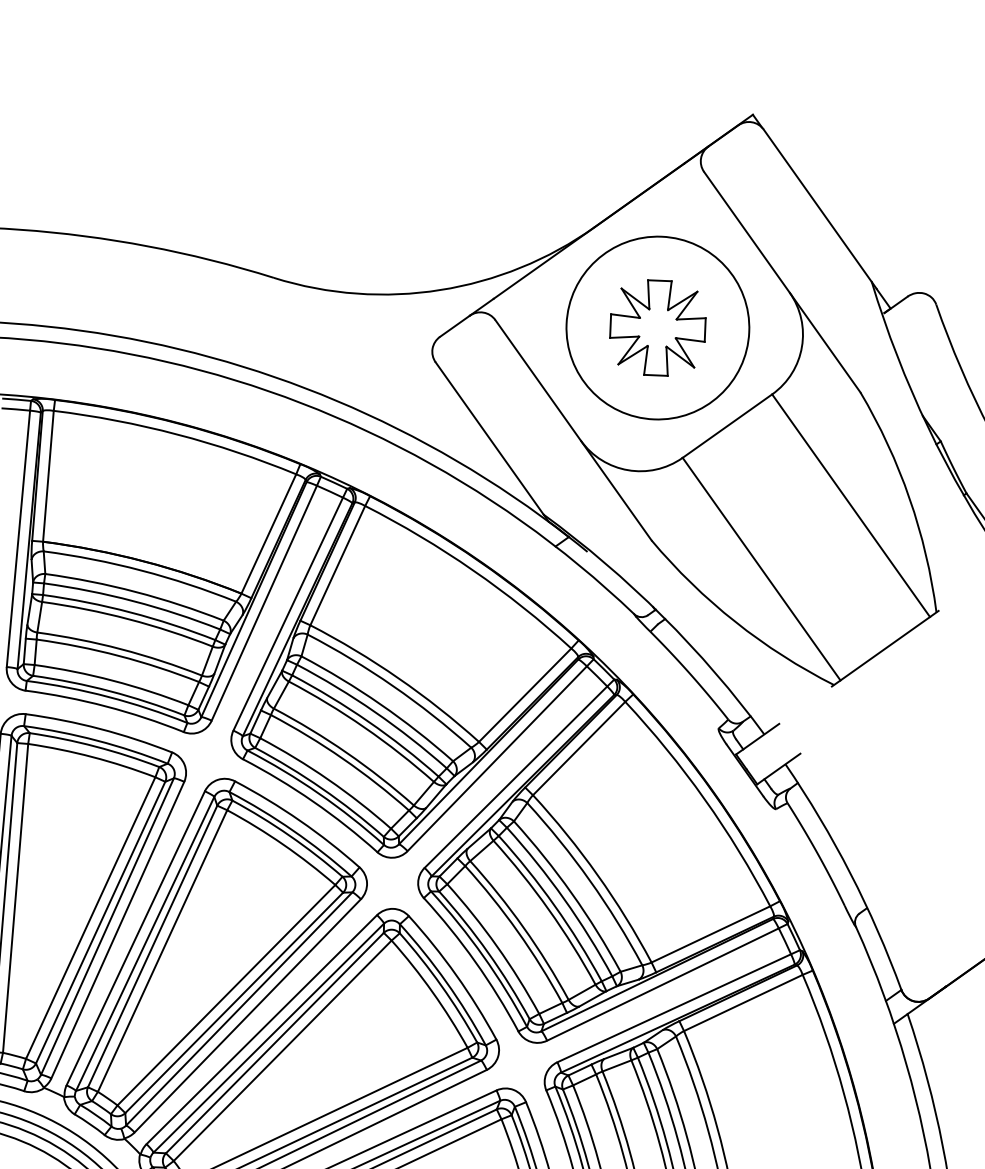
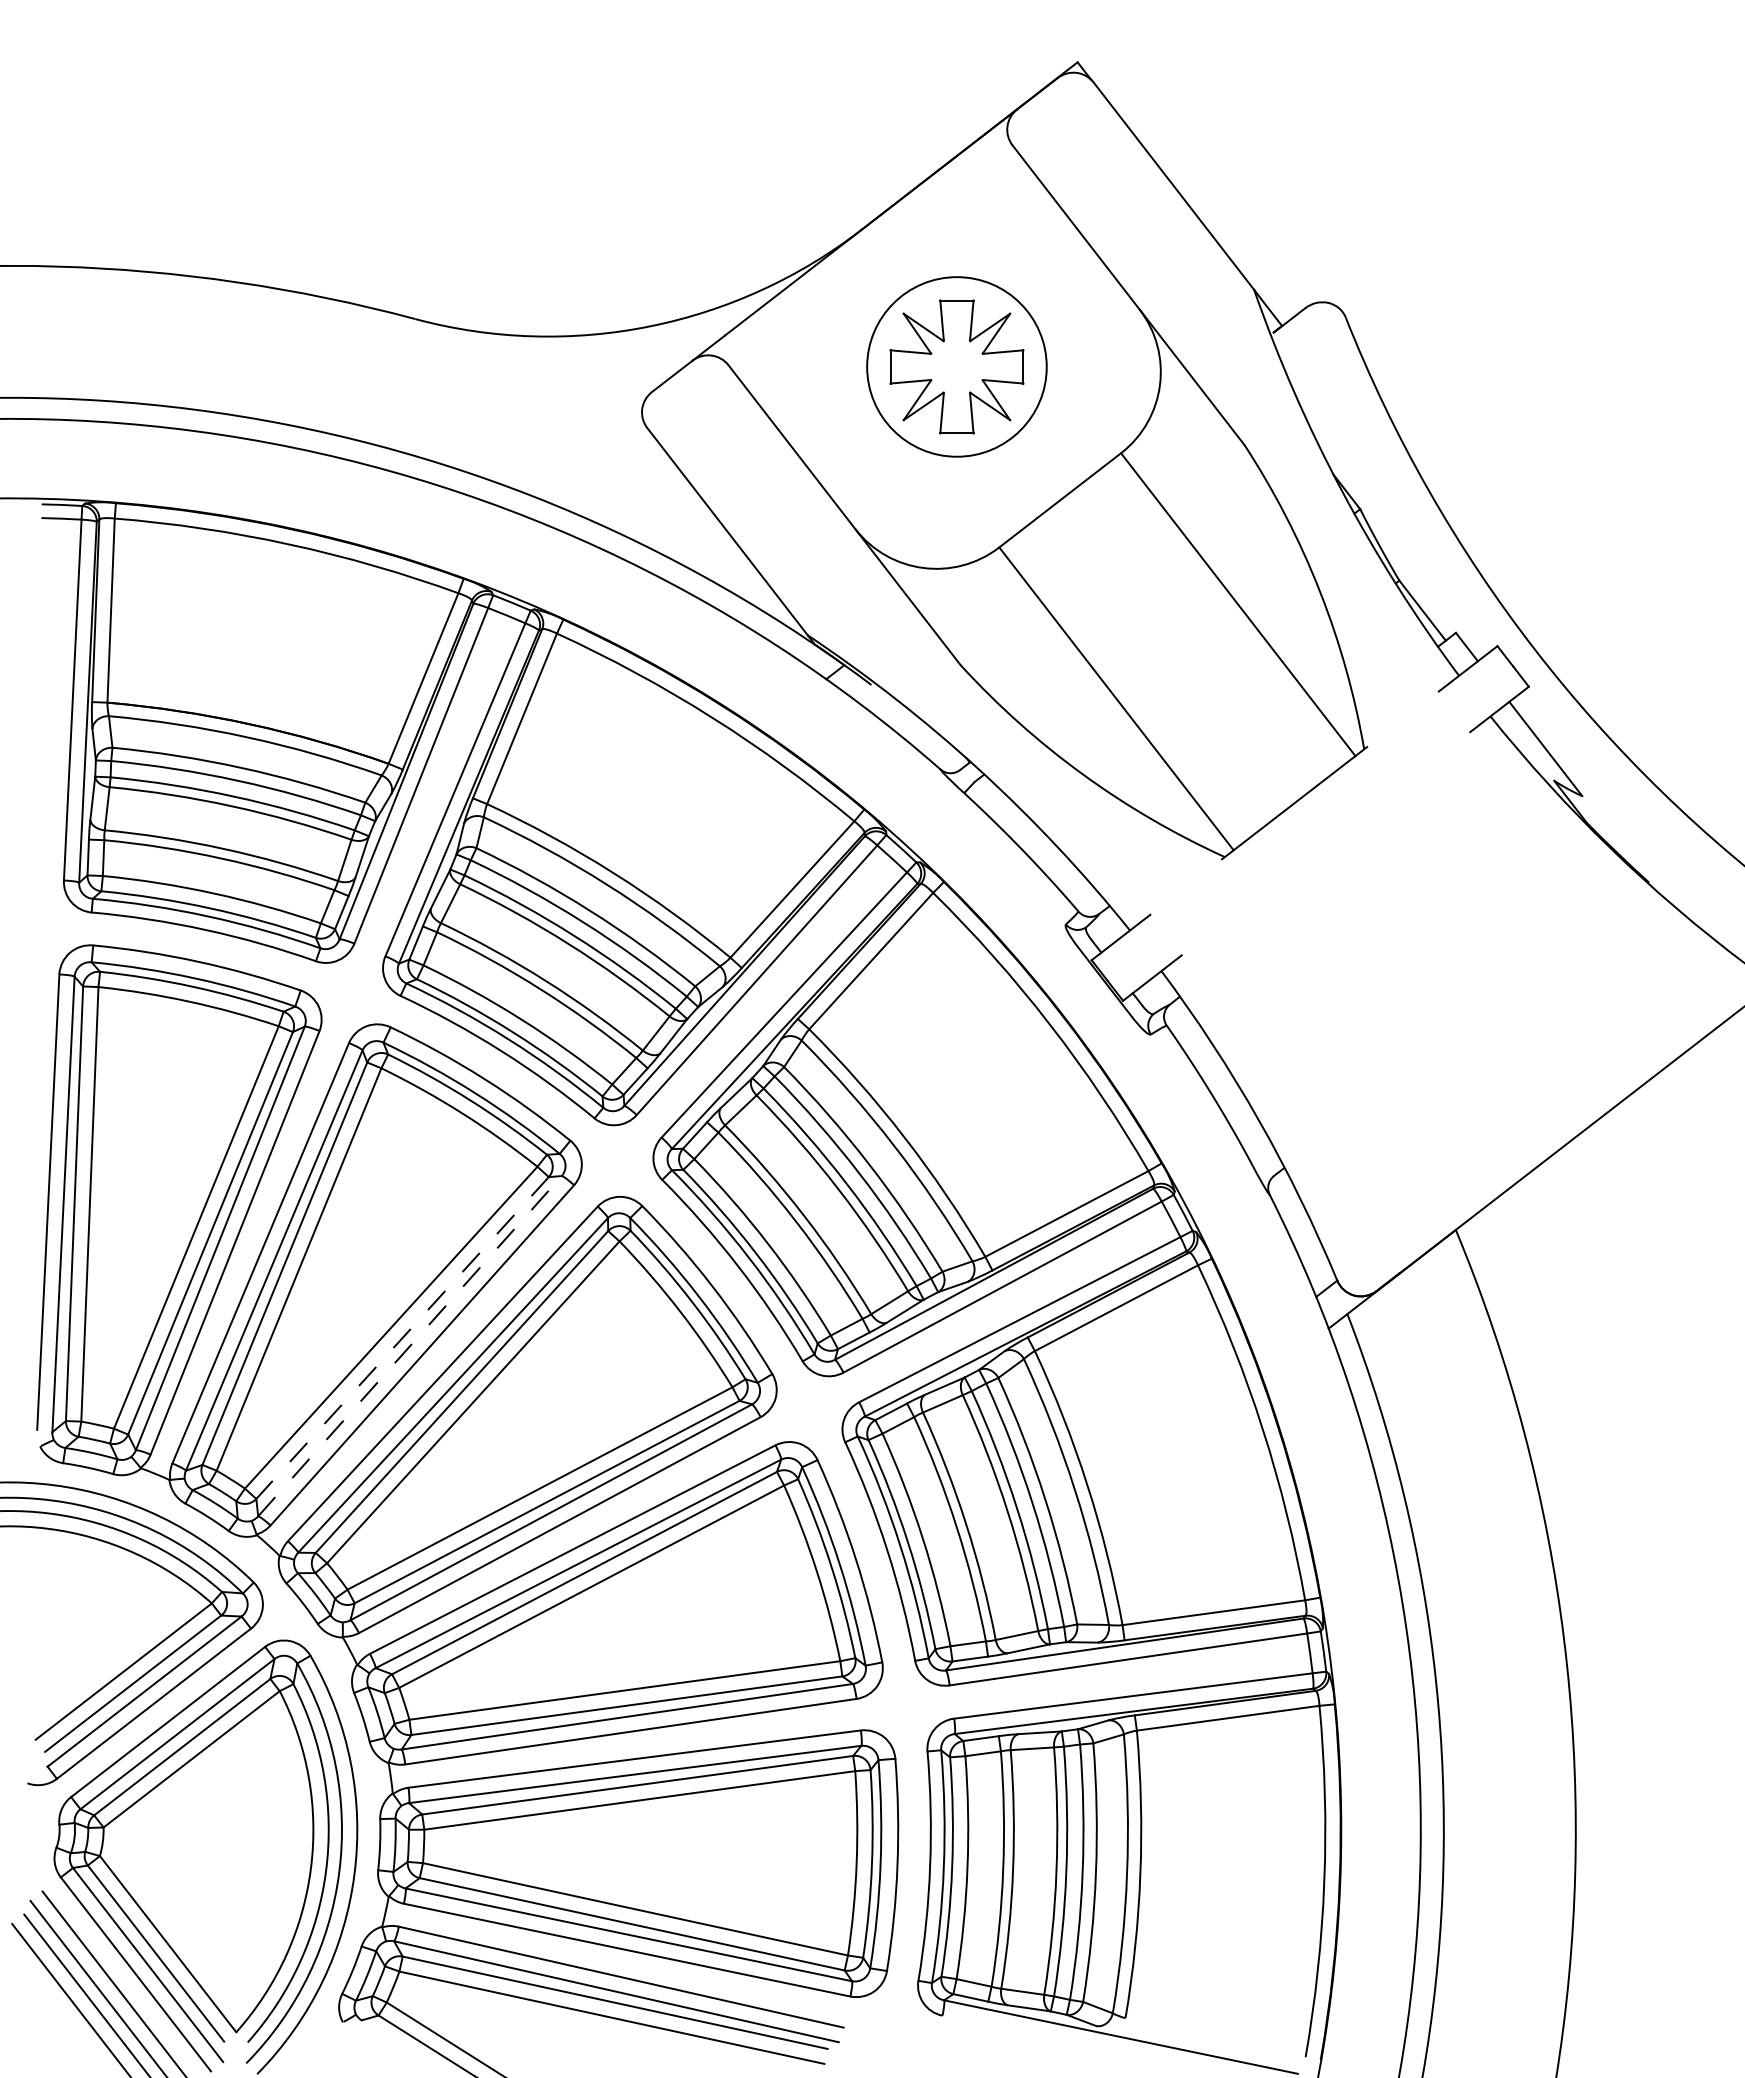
circle: (657, 327) -> (956, 366), size x0.7
line: (234, 1003) -> (402, 1338), solid -> dashed
line: (239, 1008) -> (410, 1345), solid -> dashed

